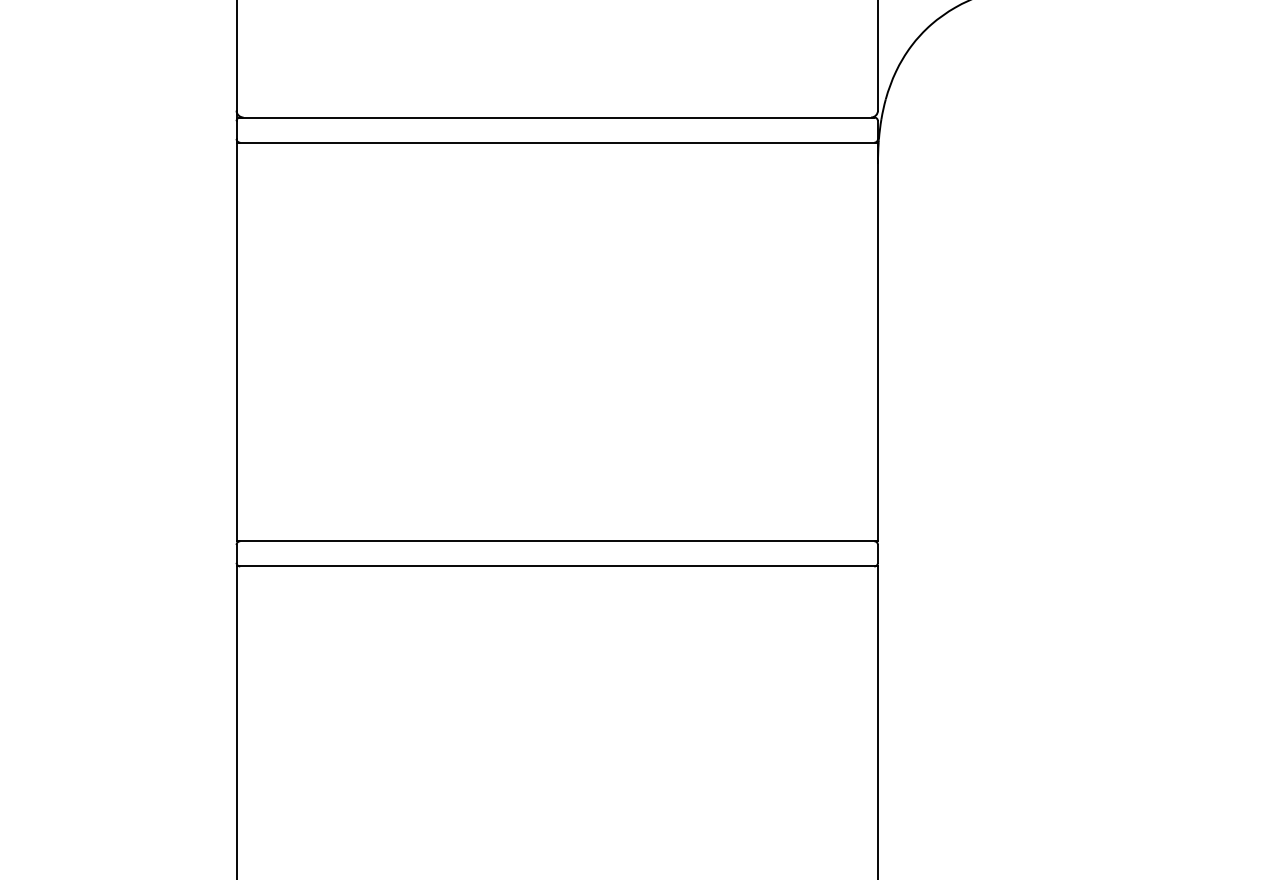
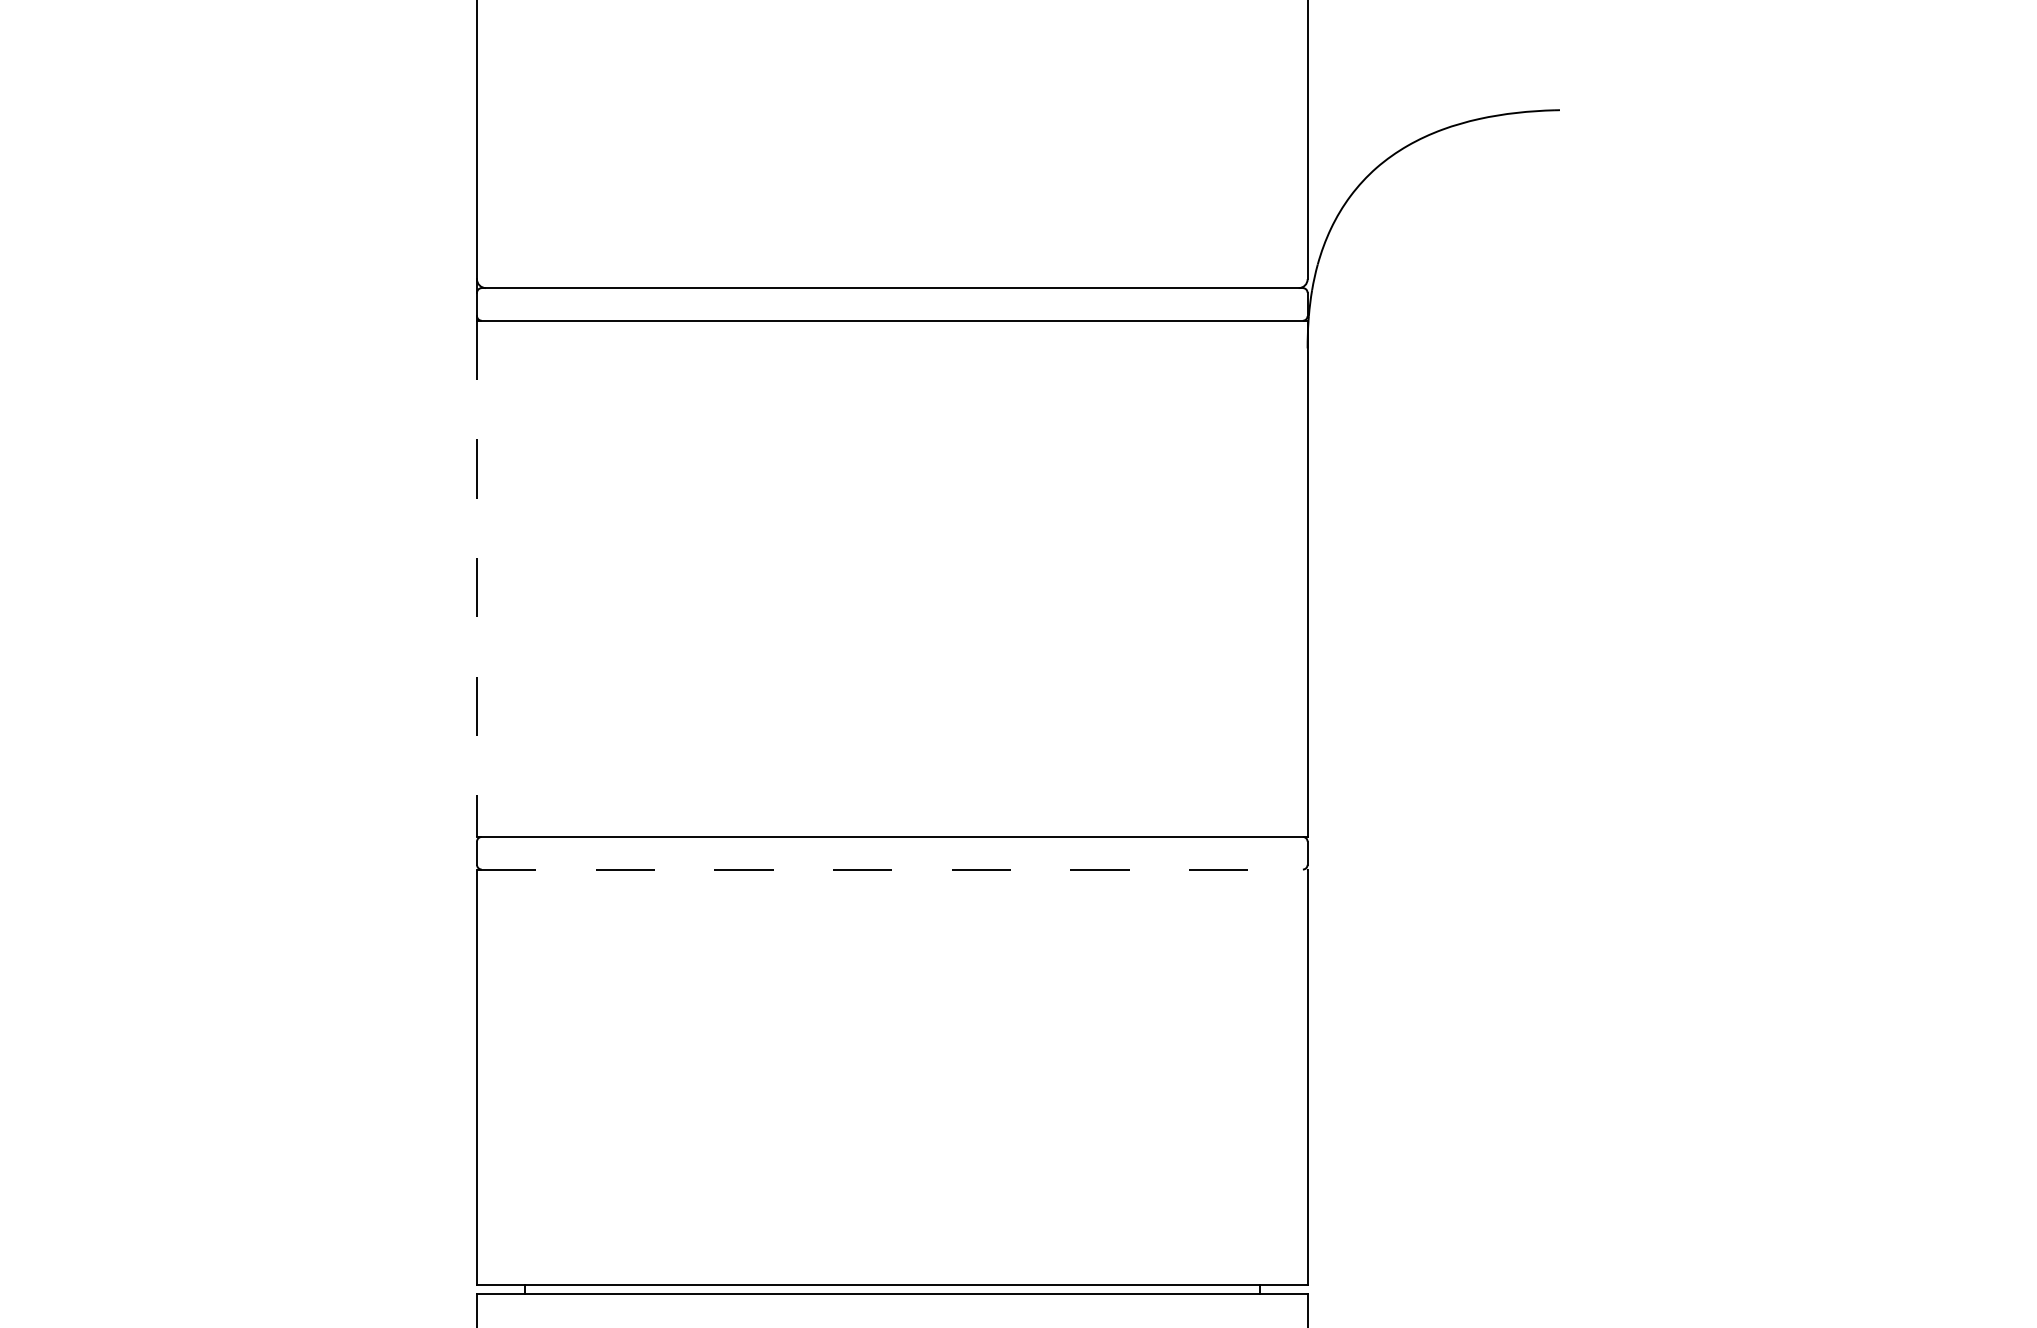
line: (236, 342) -> (477, 579), solid -> dashed
line: (557, 566) -> (892, 869), solid -> dashed

